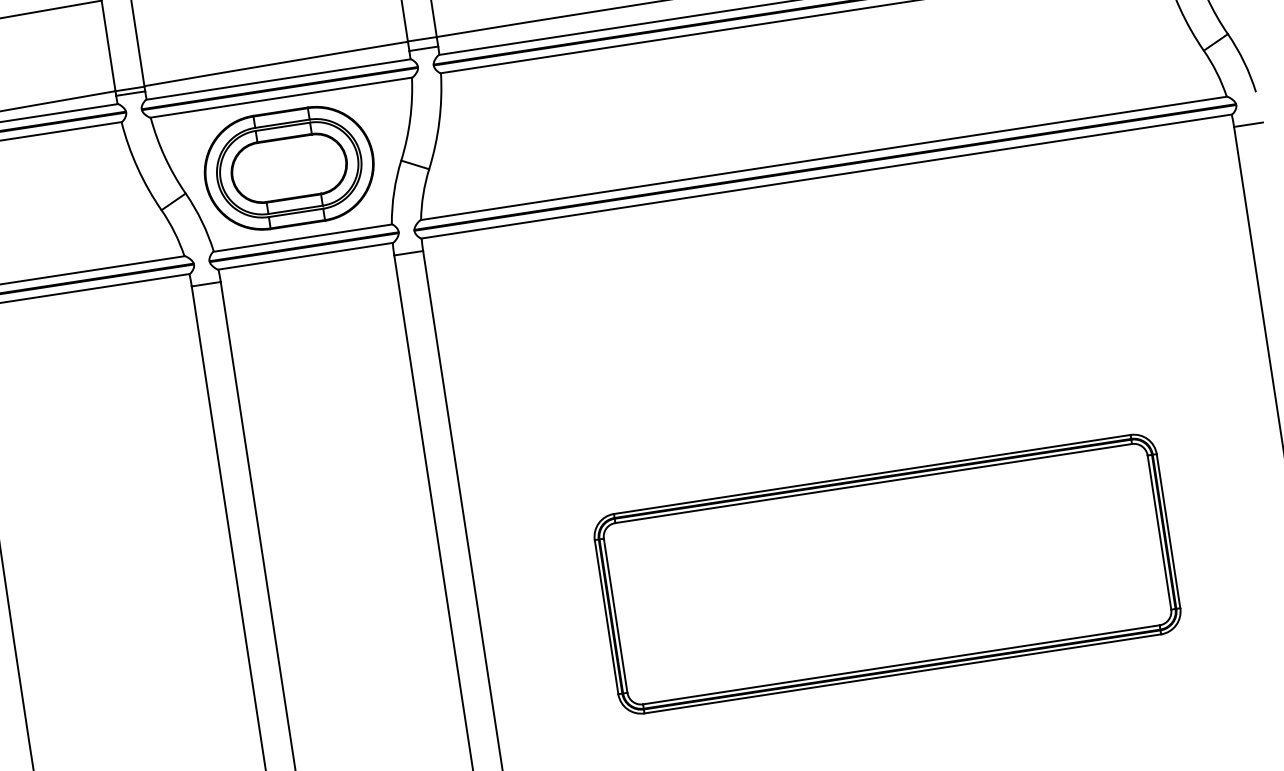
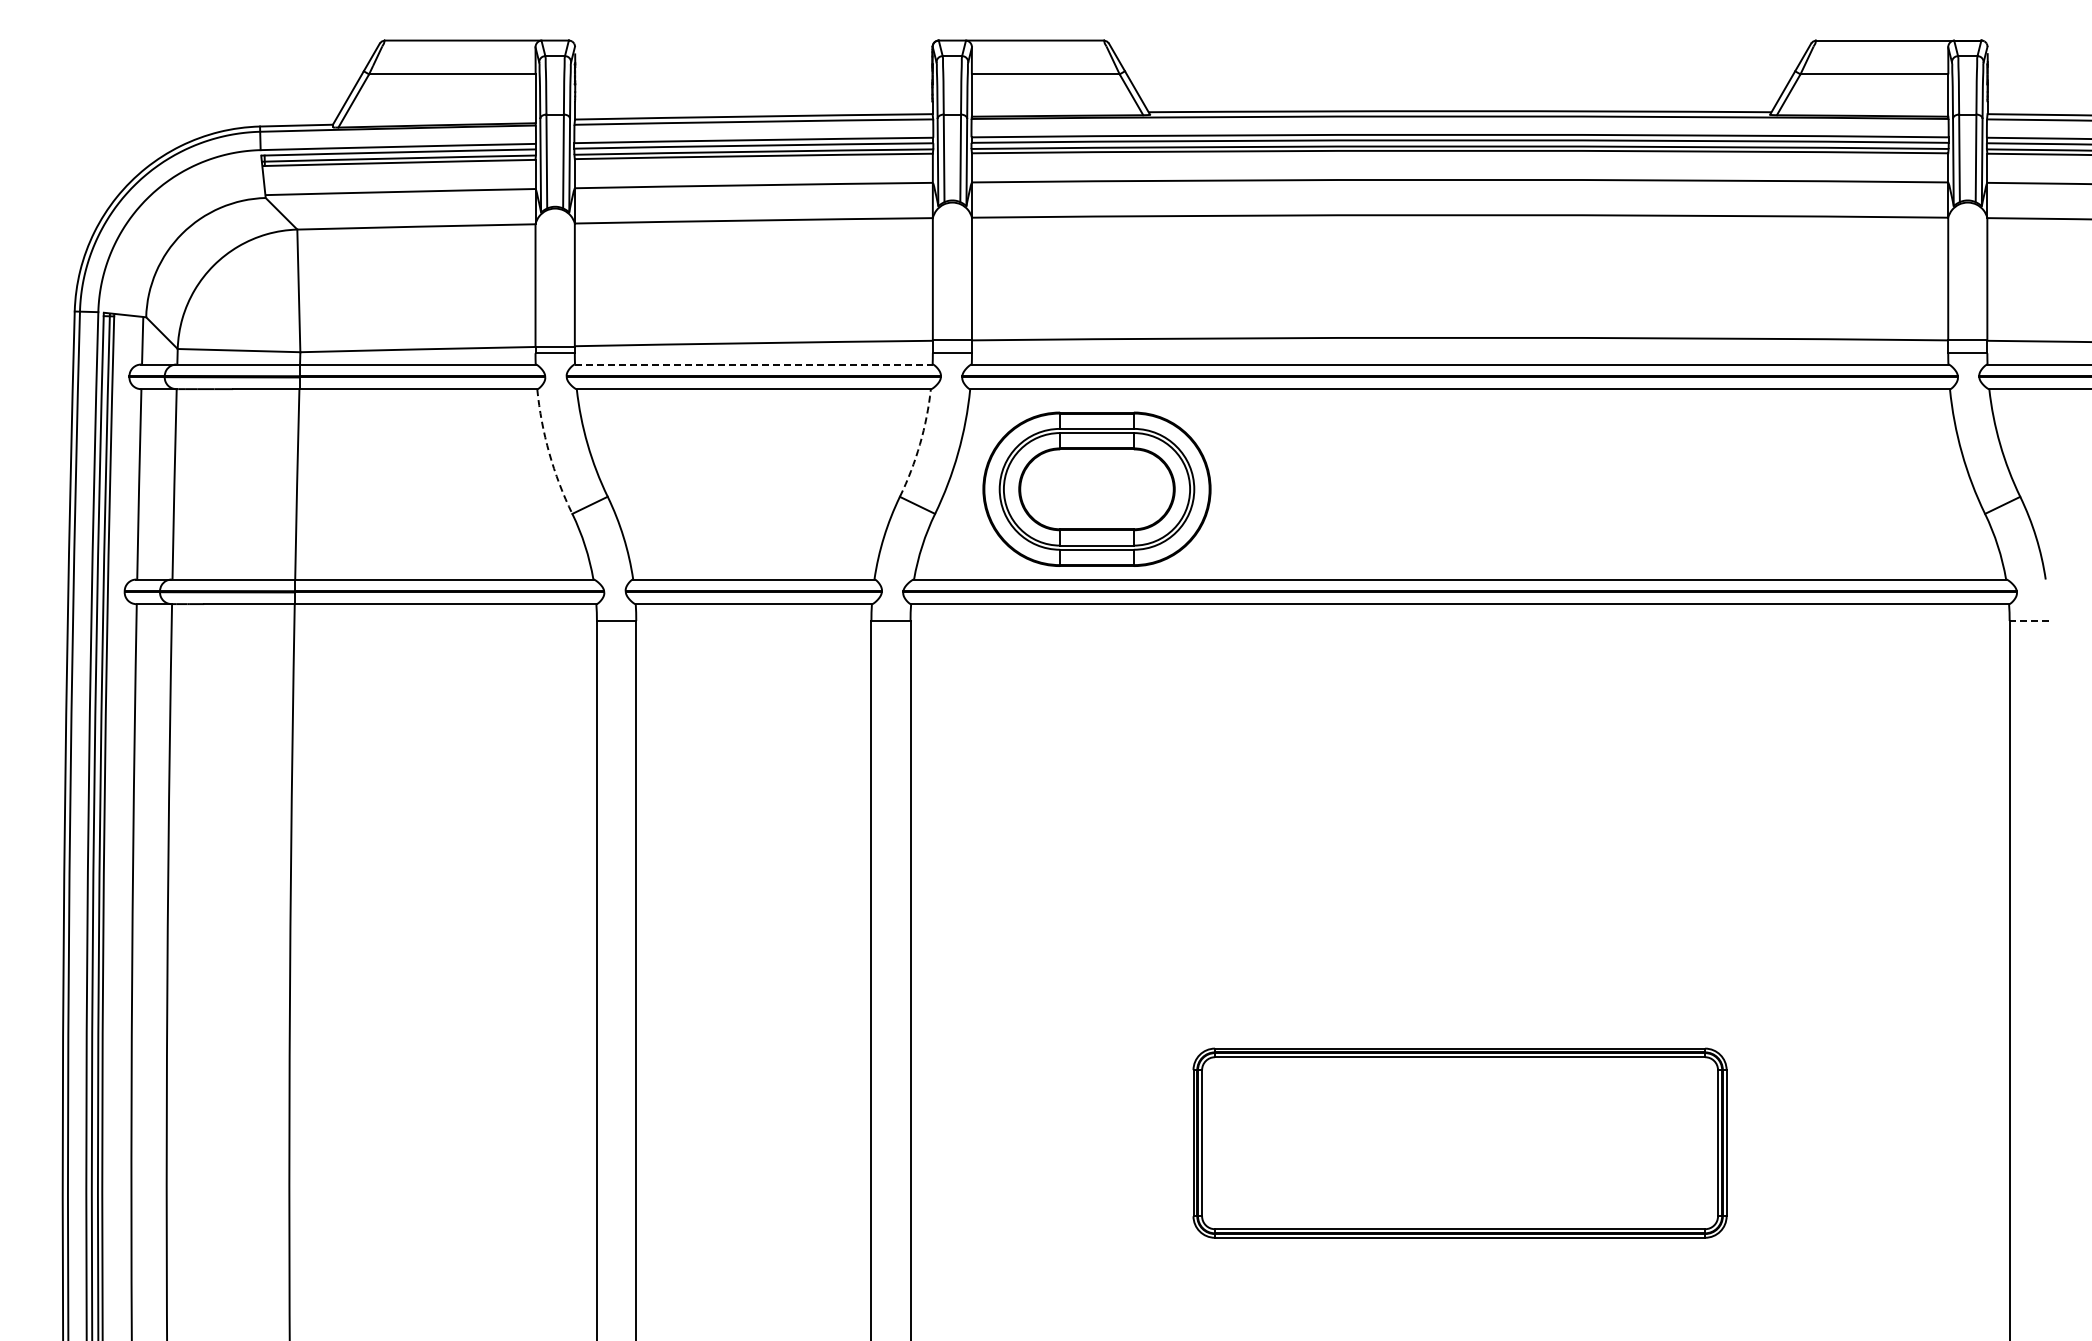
line: (278, 79) -> (753, 364), solid -> dashed
arc: (410, 119) -> (920, 444), solid -> dashed
line: (1248, 125) -> (2029, 621), solid -> dashed
part: (288, 167) -> (1096, 488), moved
arc: (137, 168) -> (549, 453), solid -> dashed
part: (887, 574) -> (1459, 1143), size x0.7

